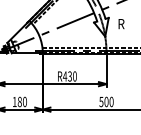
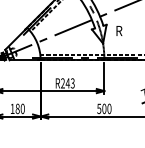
text: (69, 76) -> (67, 83), R430 -> R243

